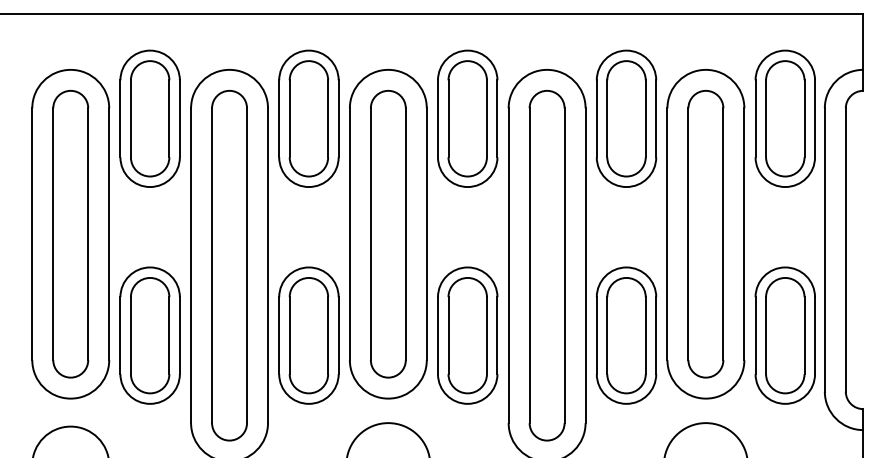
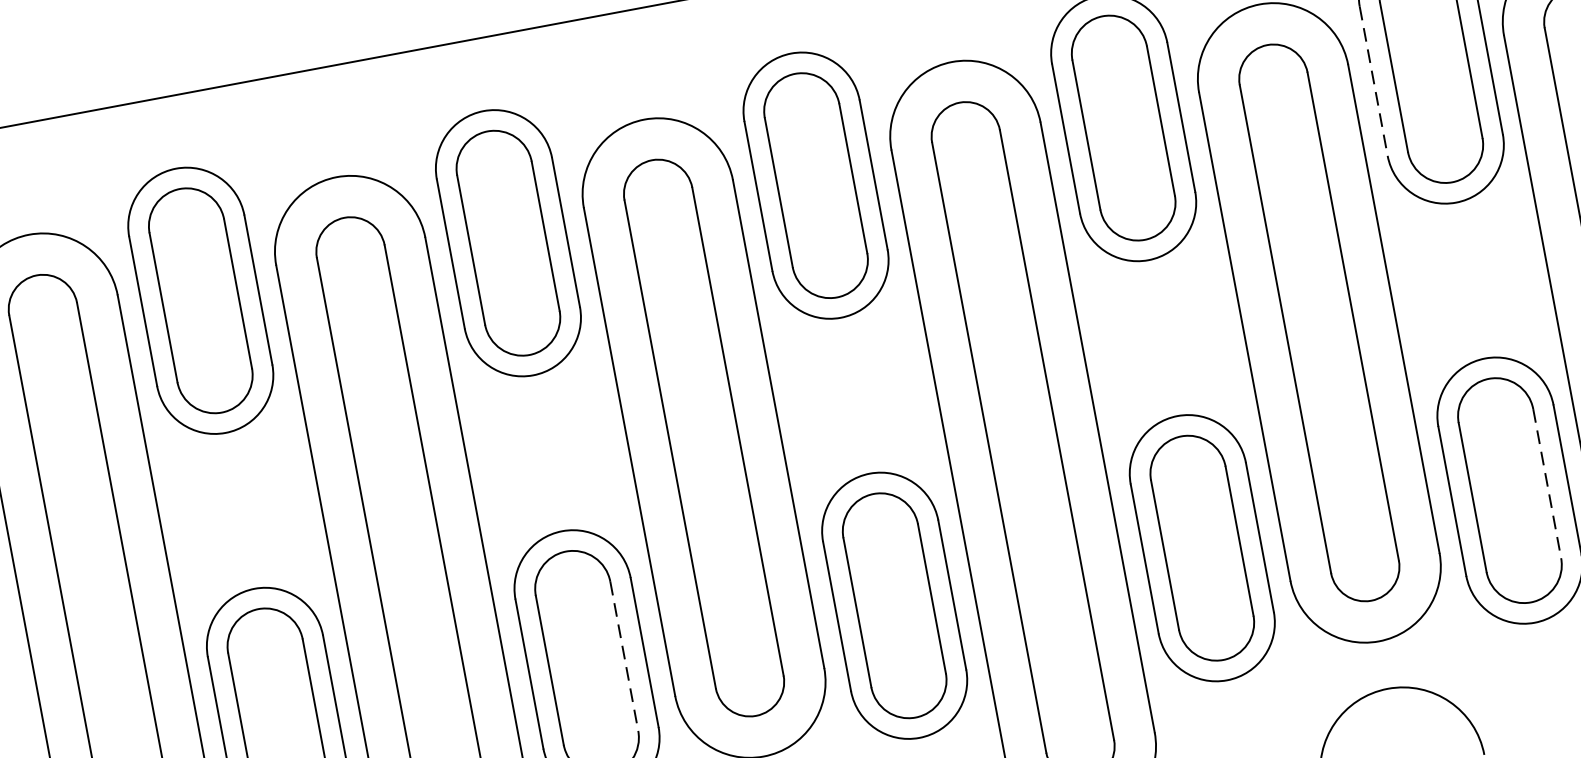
line: (755, 119) -> (1373, 82), solid -> dashed
line: (328, 336) -> (625, 657), solid -> dashed
line: (804, 336) -> (1547, 485), solid -> dashed

